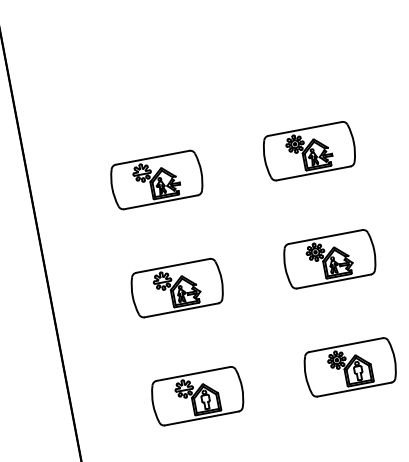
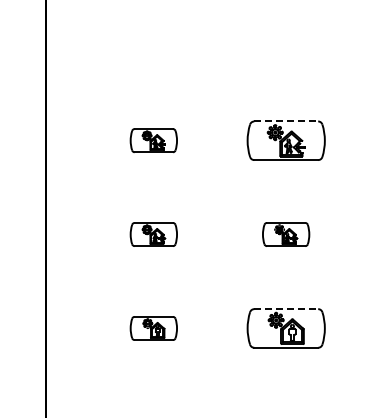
line: (305, 128) -> (286, 121), solid -> dashed
part: (156, 179) -> (153, 140), size x0.6
part: (328, 259) -> (285, 234), size x0.6
part: (176, 288) -> (153, 234), size x0.6
line: (346, 345) -> (286, 309), solid -> dashed
part: (197, 396) -> (153, 328), size x0.6

